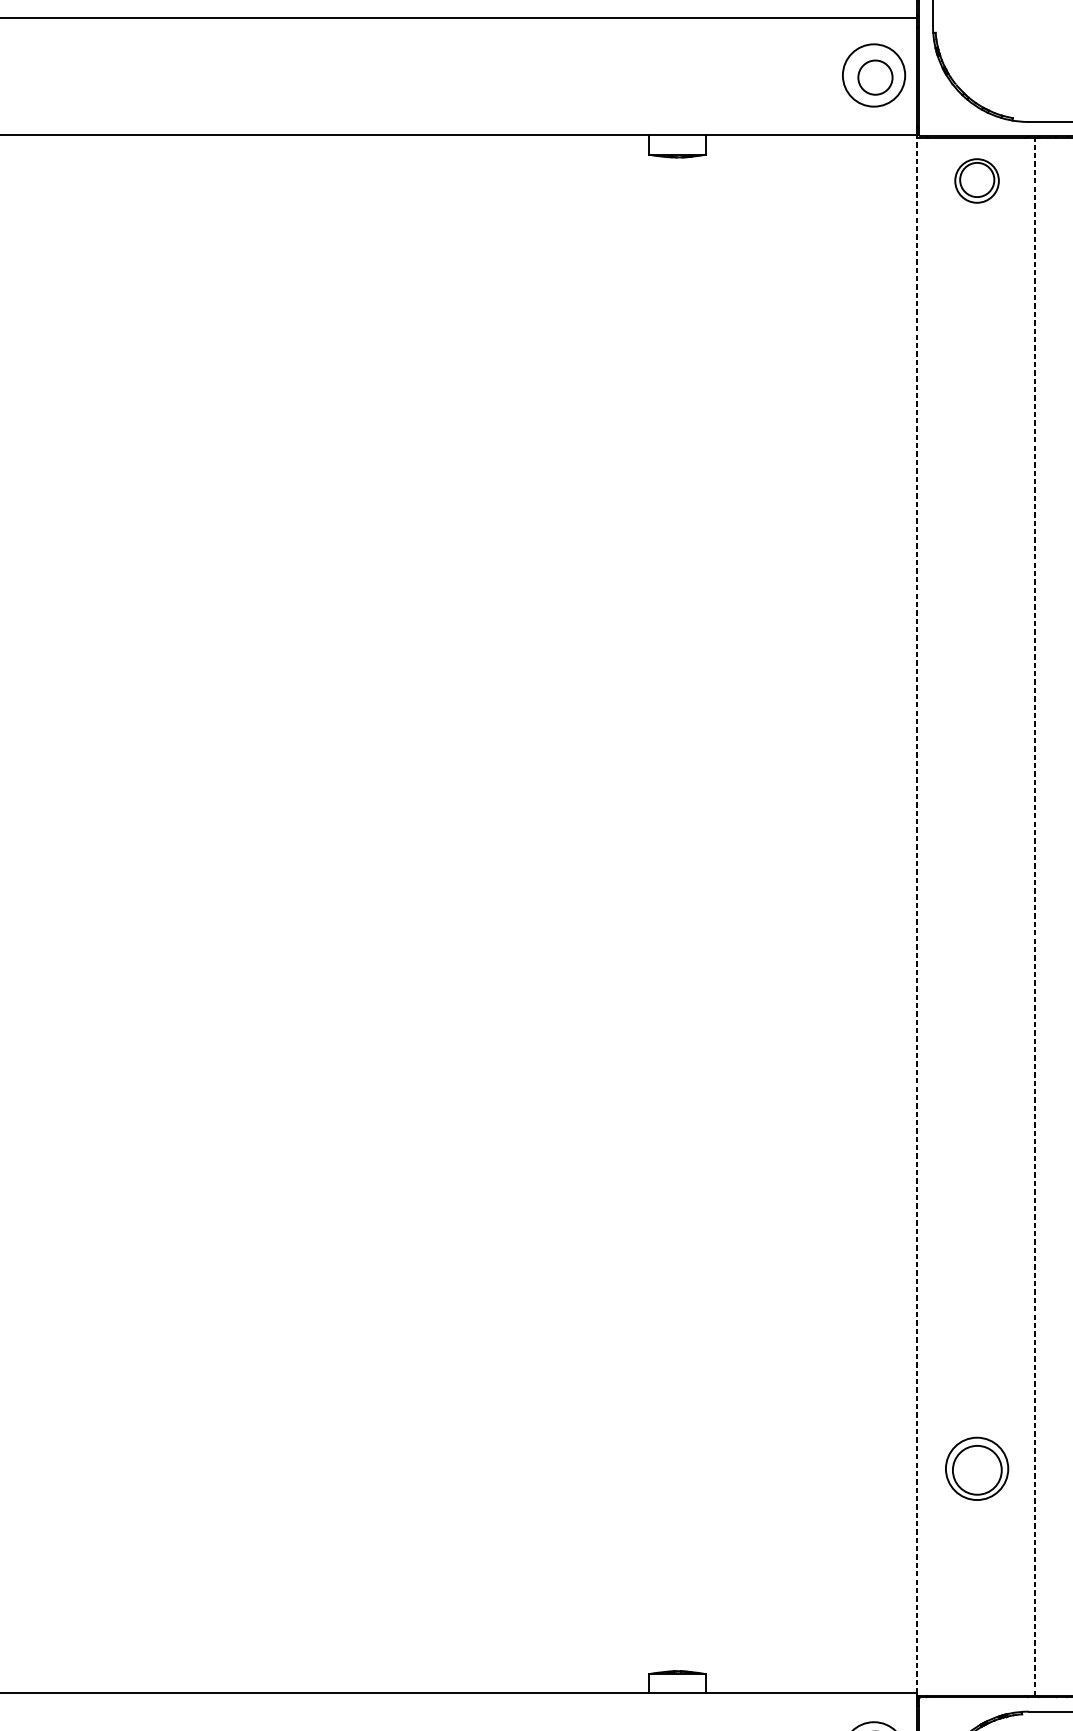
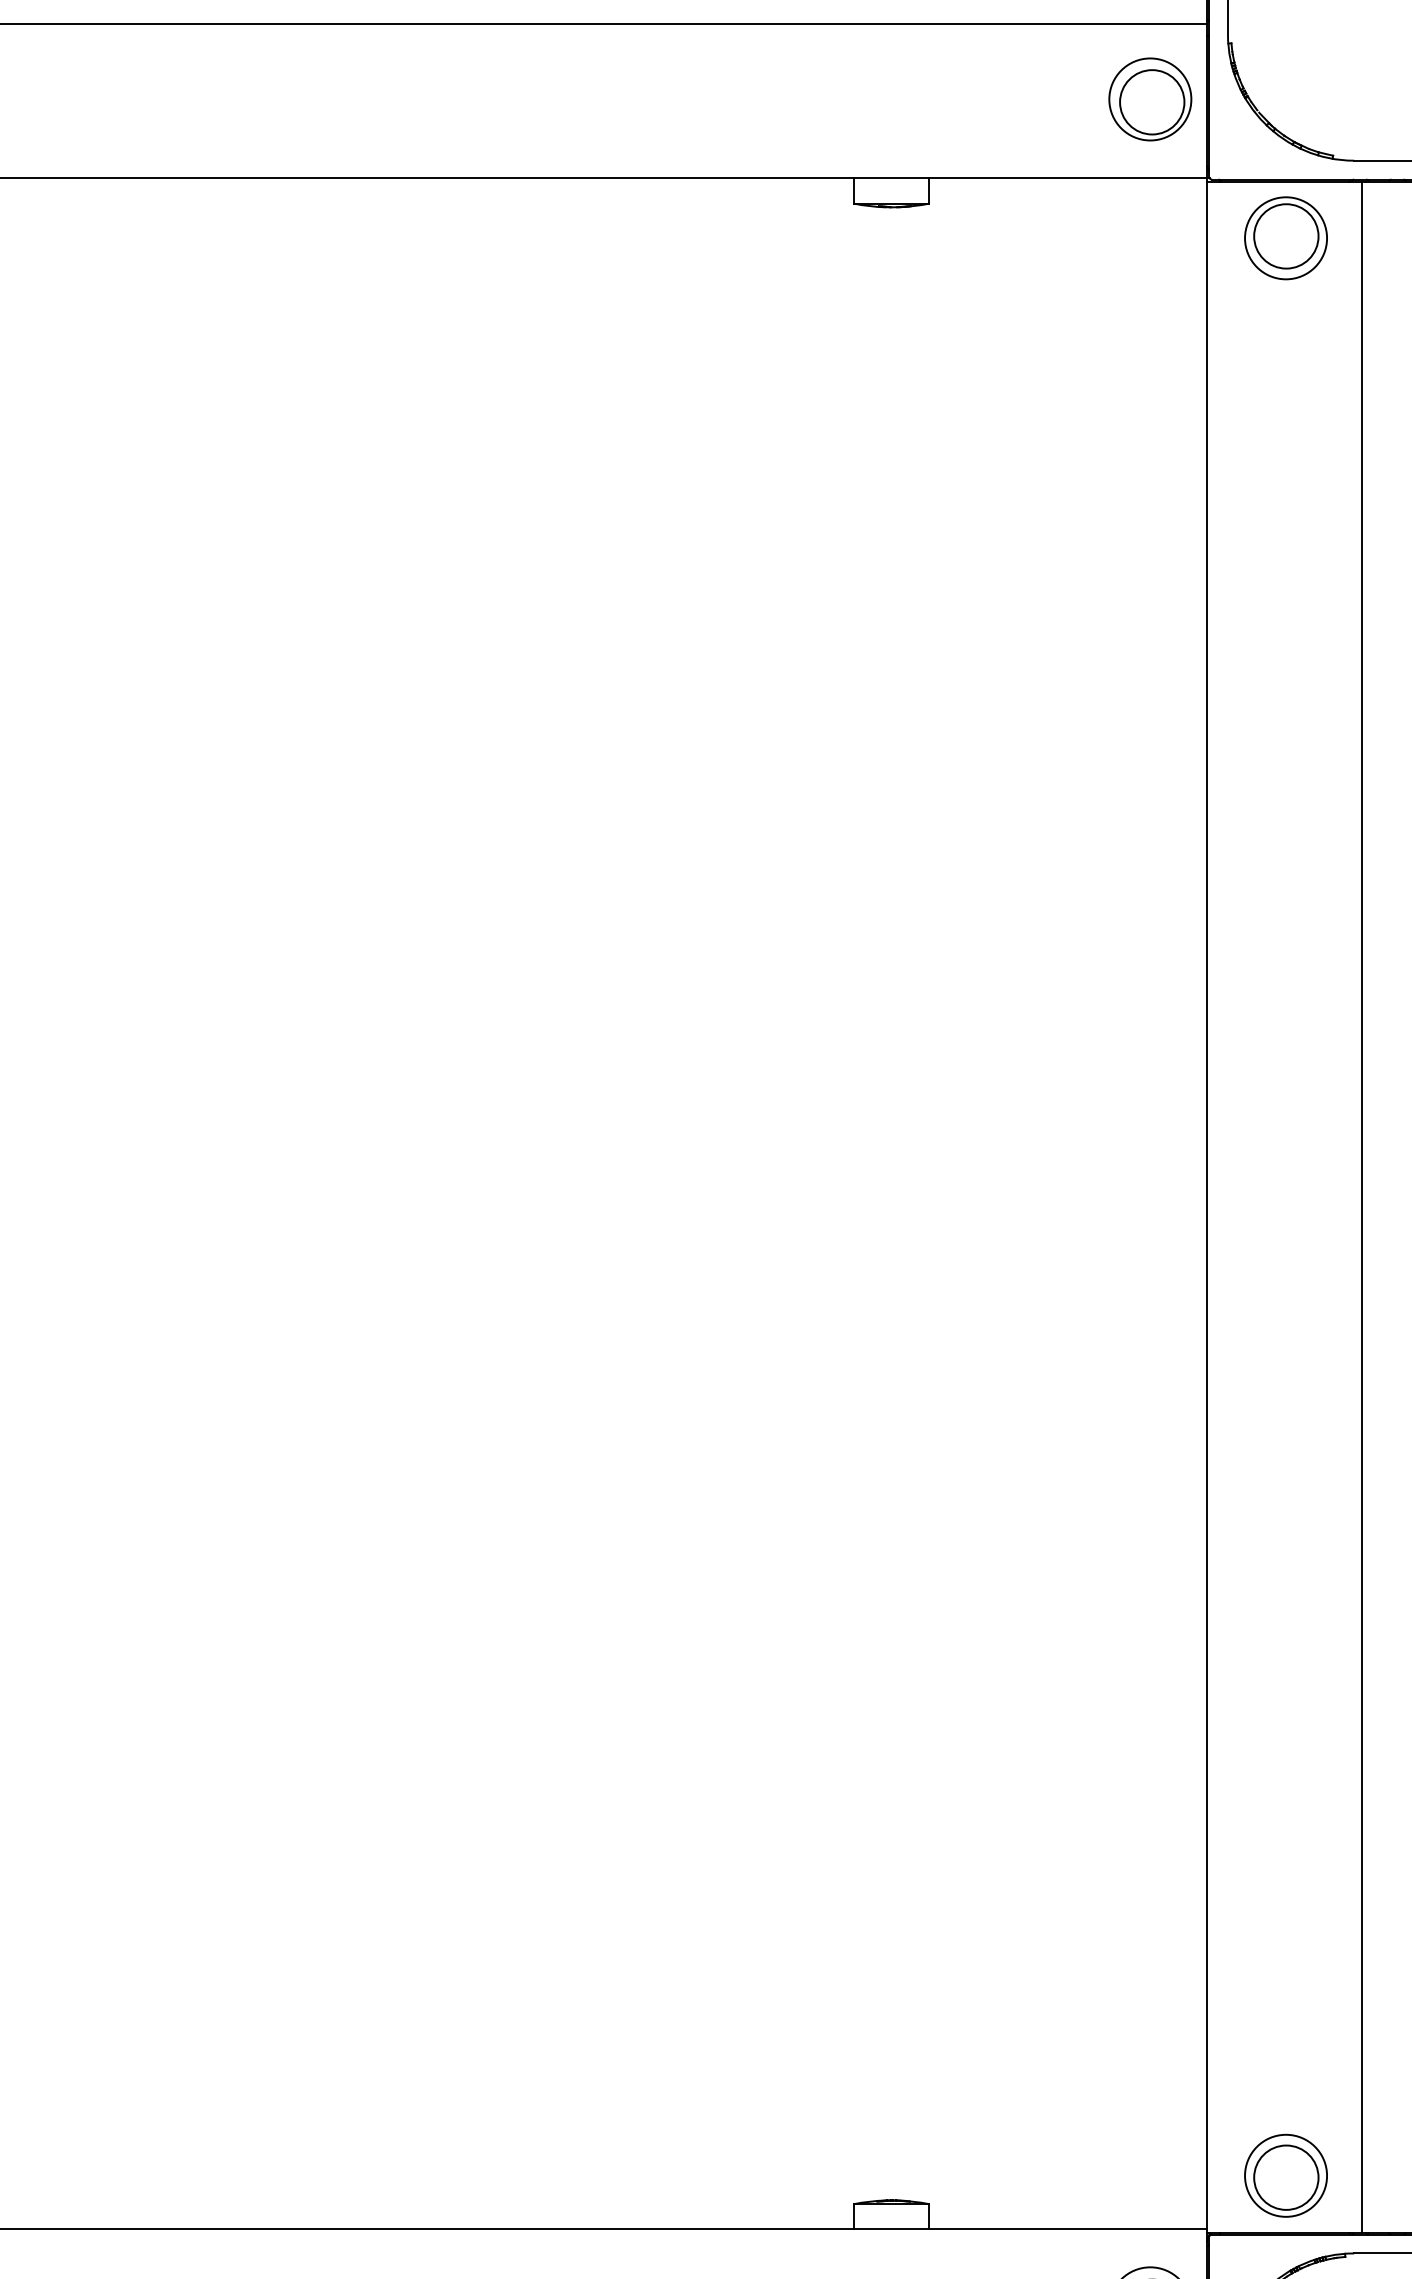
circle: (875, 77) -> (1152, 102), size x1.43
part: (976, 181) -> (1285, 238), size x1.43
line: (917, 915) -> (1207, 1205), dashed -> solid
line: (1034, 917) -> (1361, 1207), dashed -> solid
part: (976, 1468) -> (1285, 2175), moved

